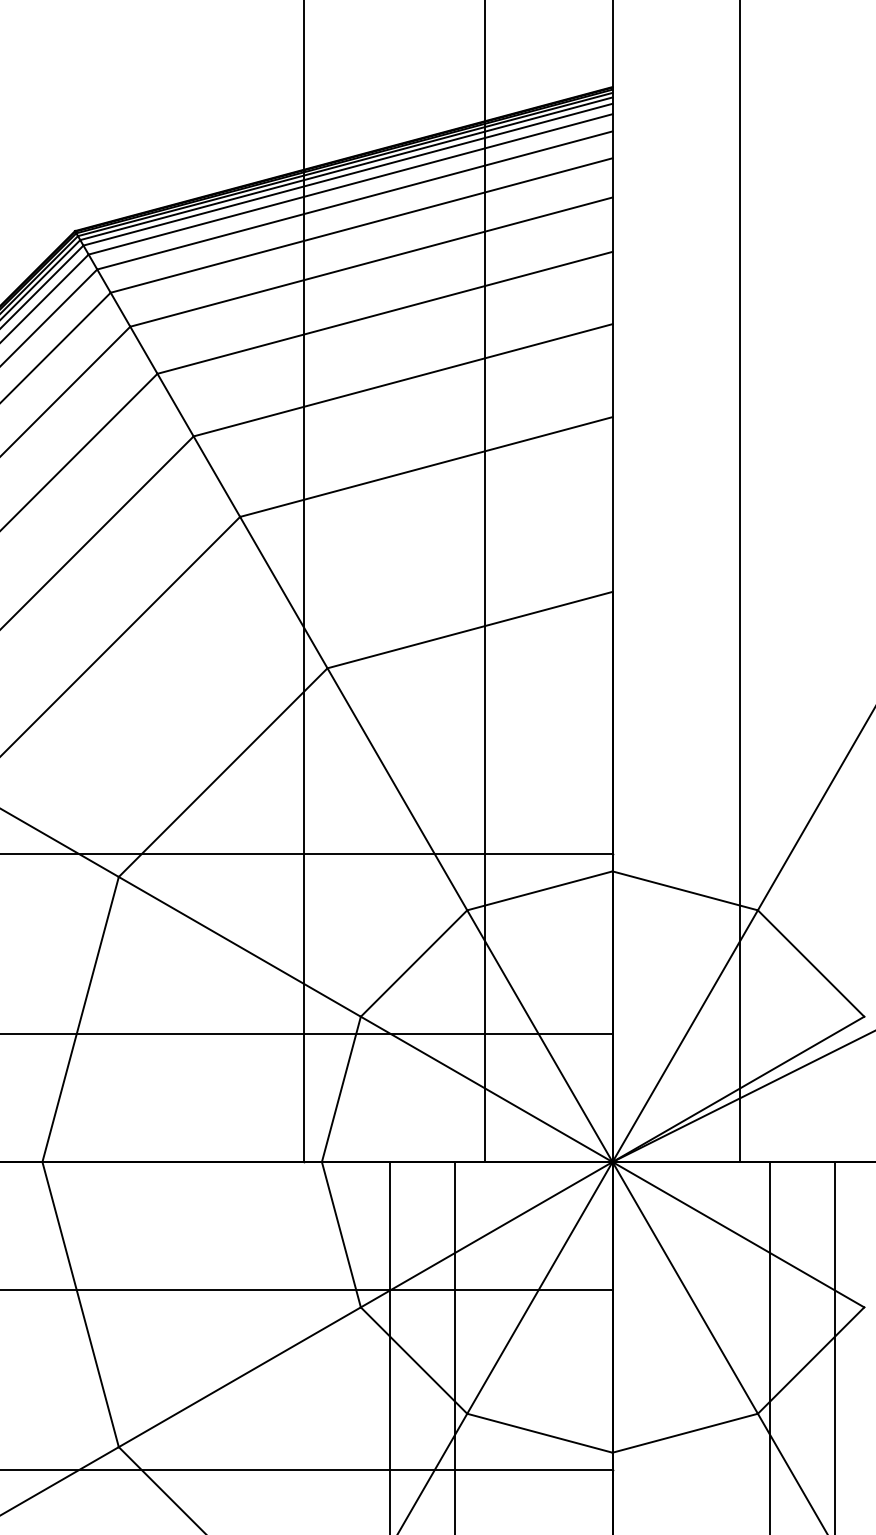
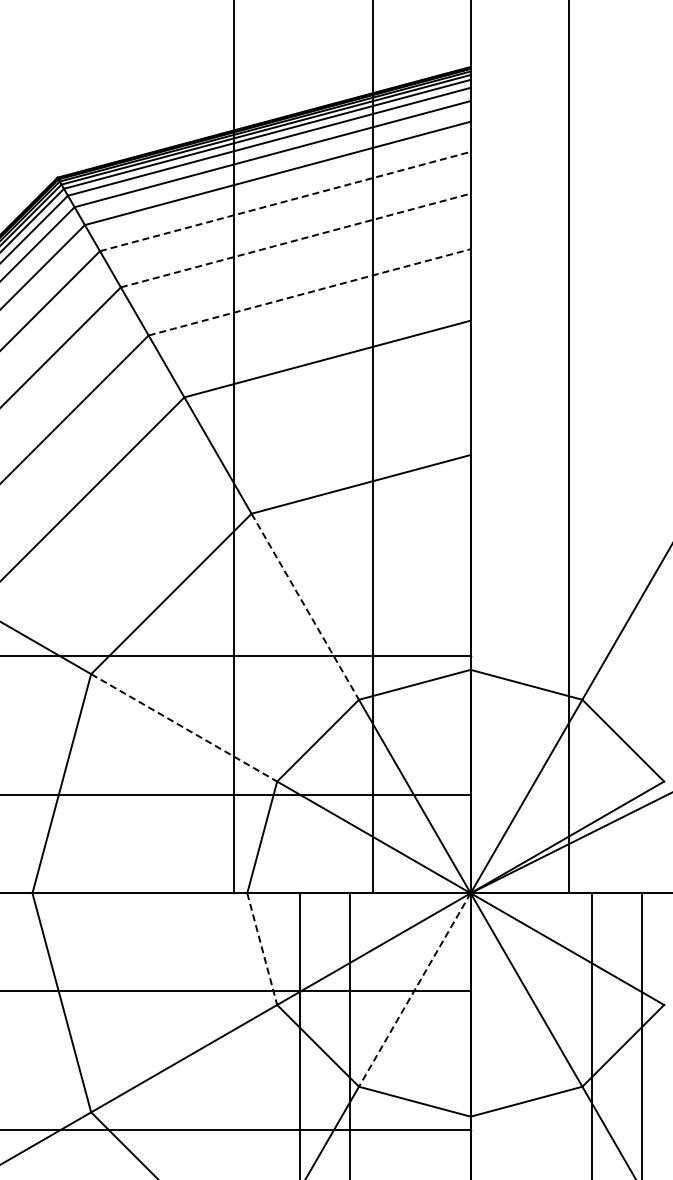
line: (371, 262) -> (285, 201), solid -> dashed
line: (385, 312) -> (296, 240), solid -> dashed
line: (402, 380) -> (309, 292), solid -> dashed
line: (397, 790) -> (305, 607), solid -> dashed
line: (240, 947) -> (184, 728), solid -> dashed
line: (341, 1235) -> (262, 949), solid -> dashed
line: (539, 1288) -> (414, 990), solid -> dashed

